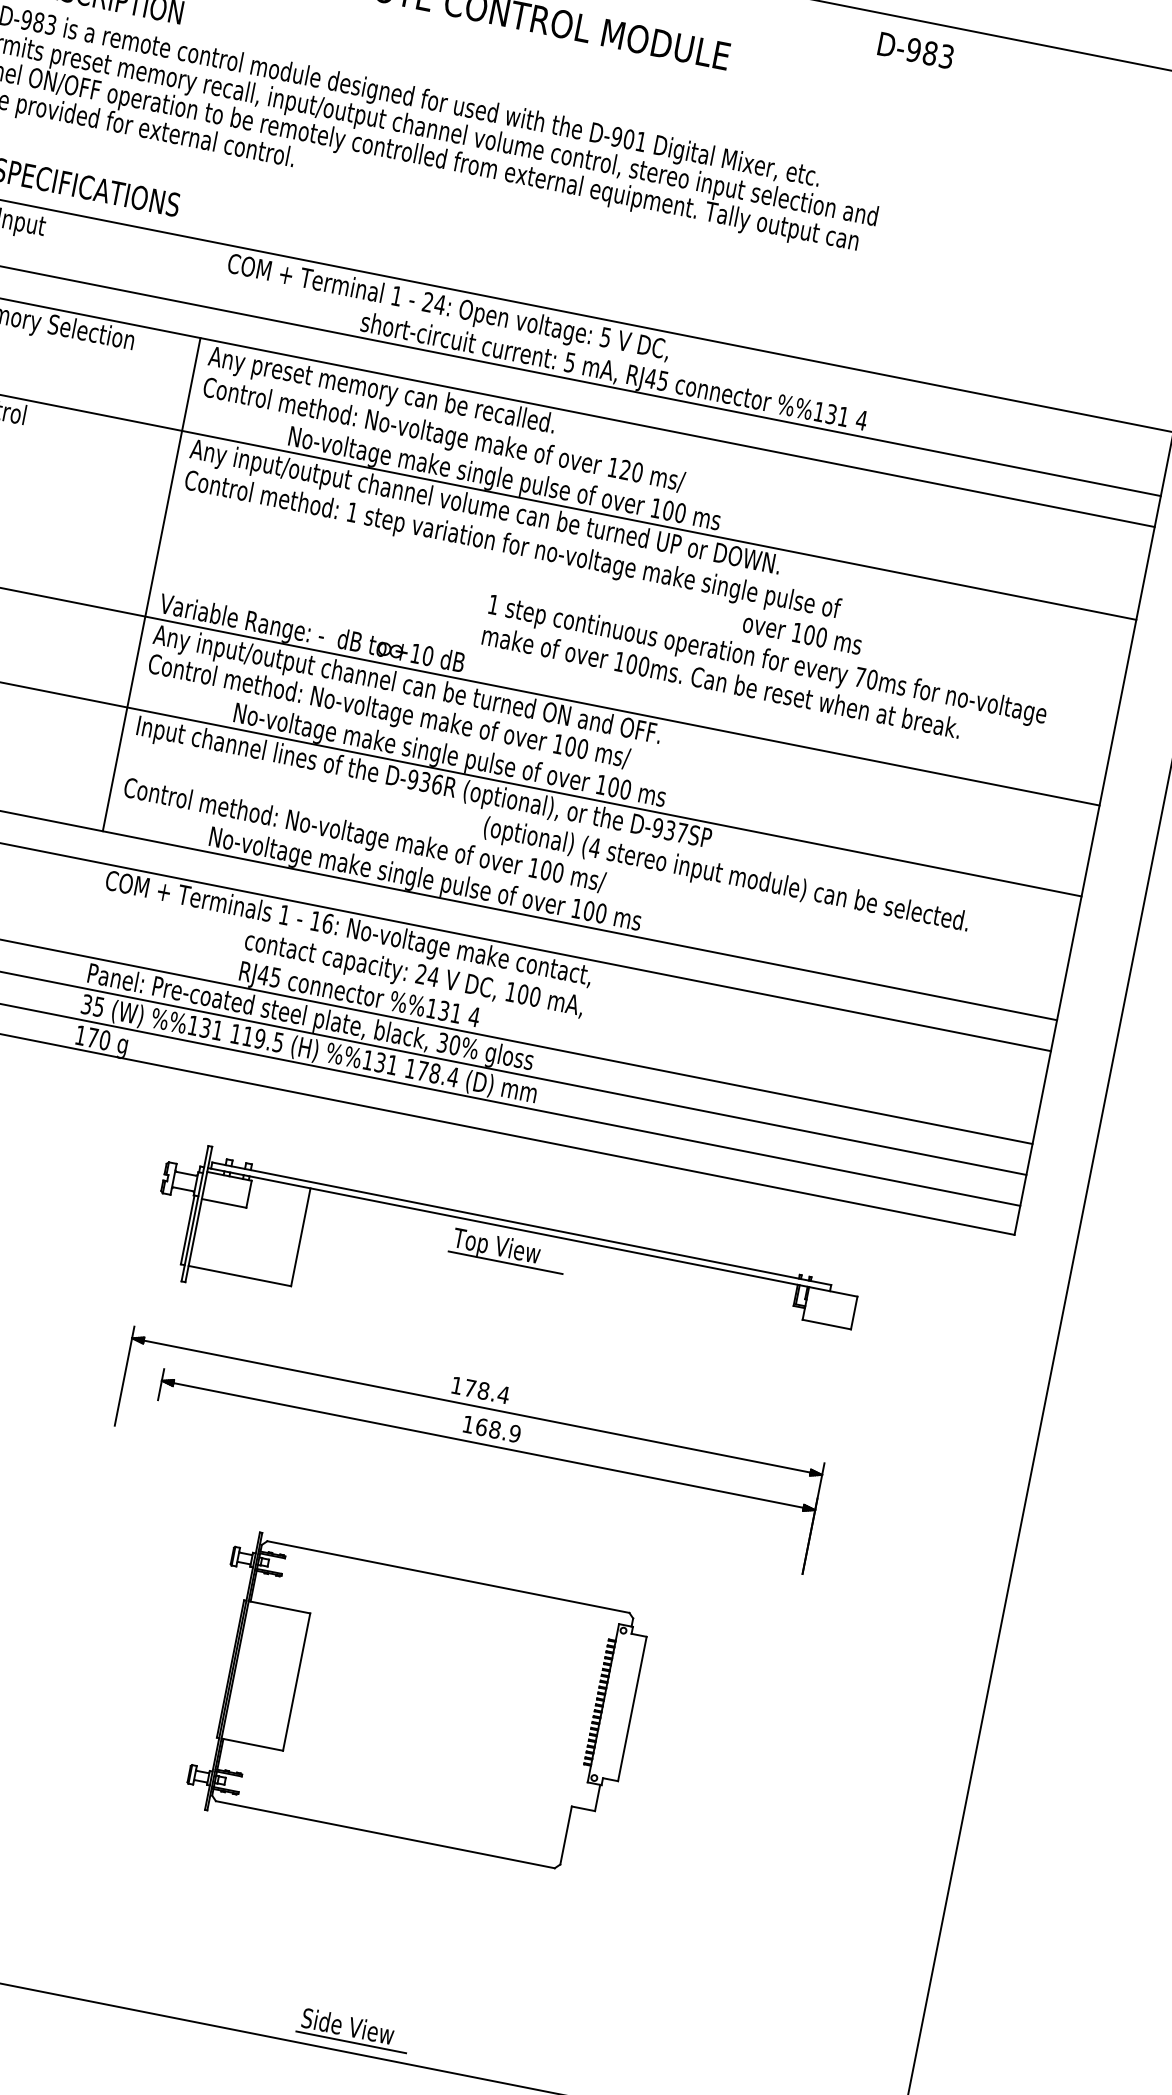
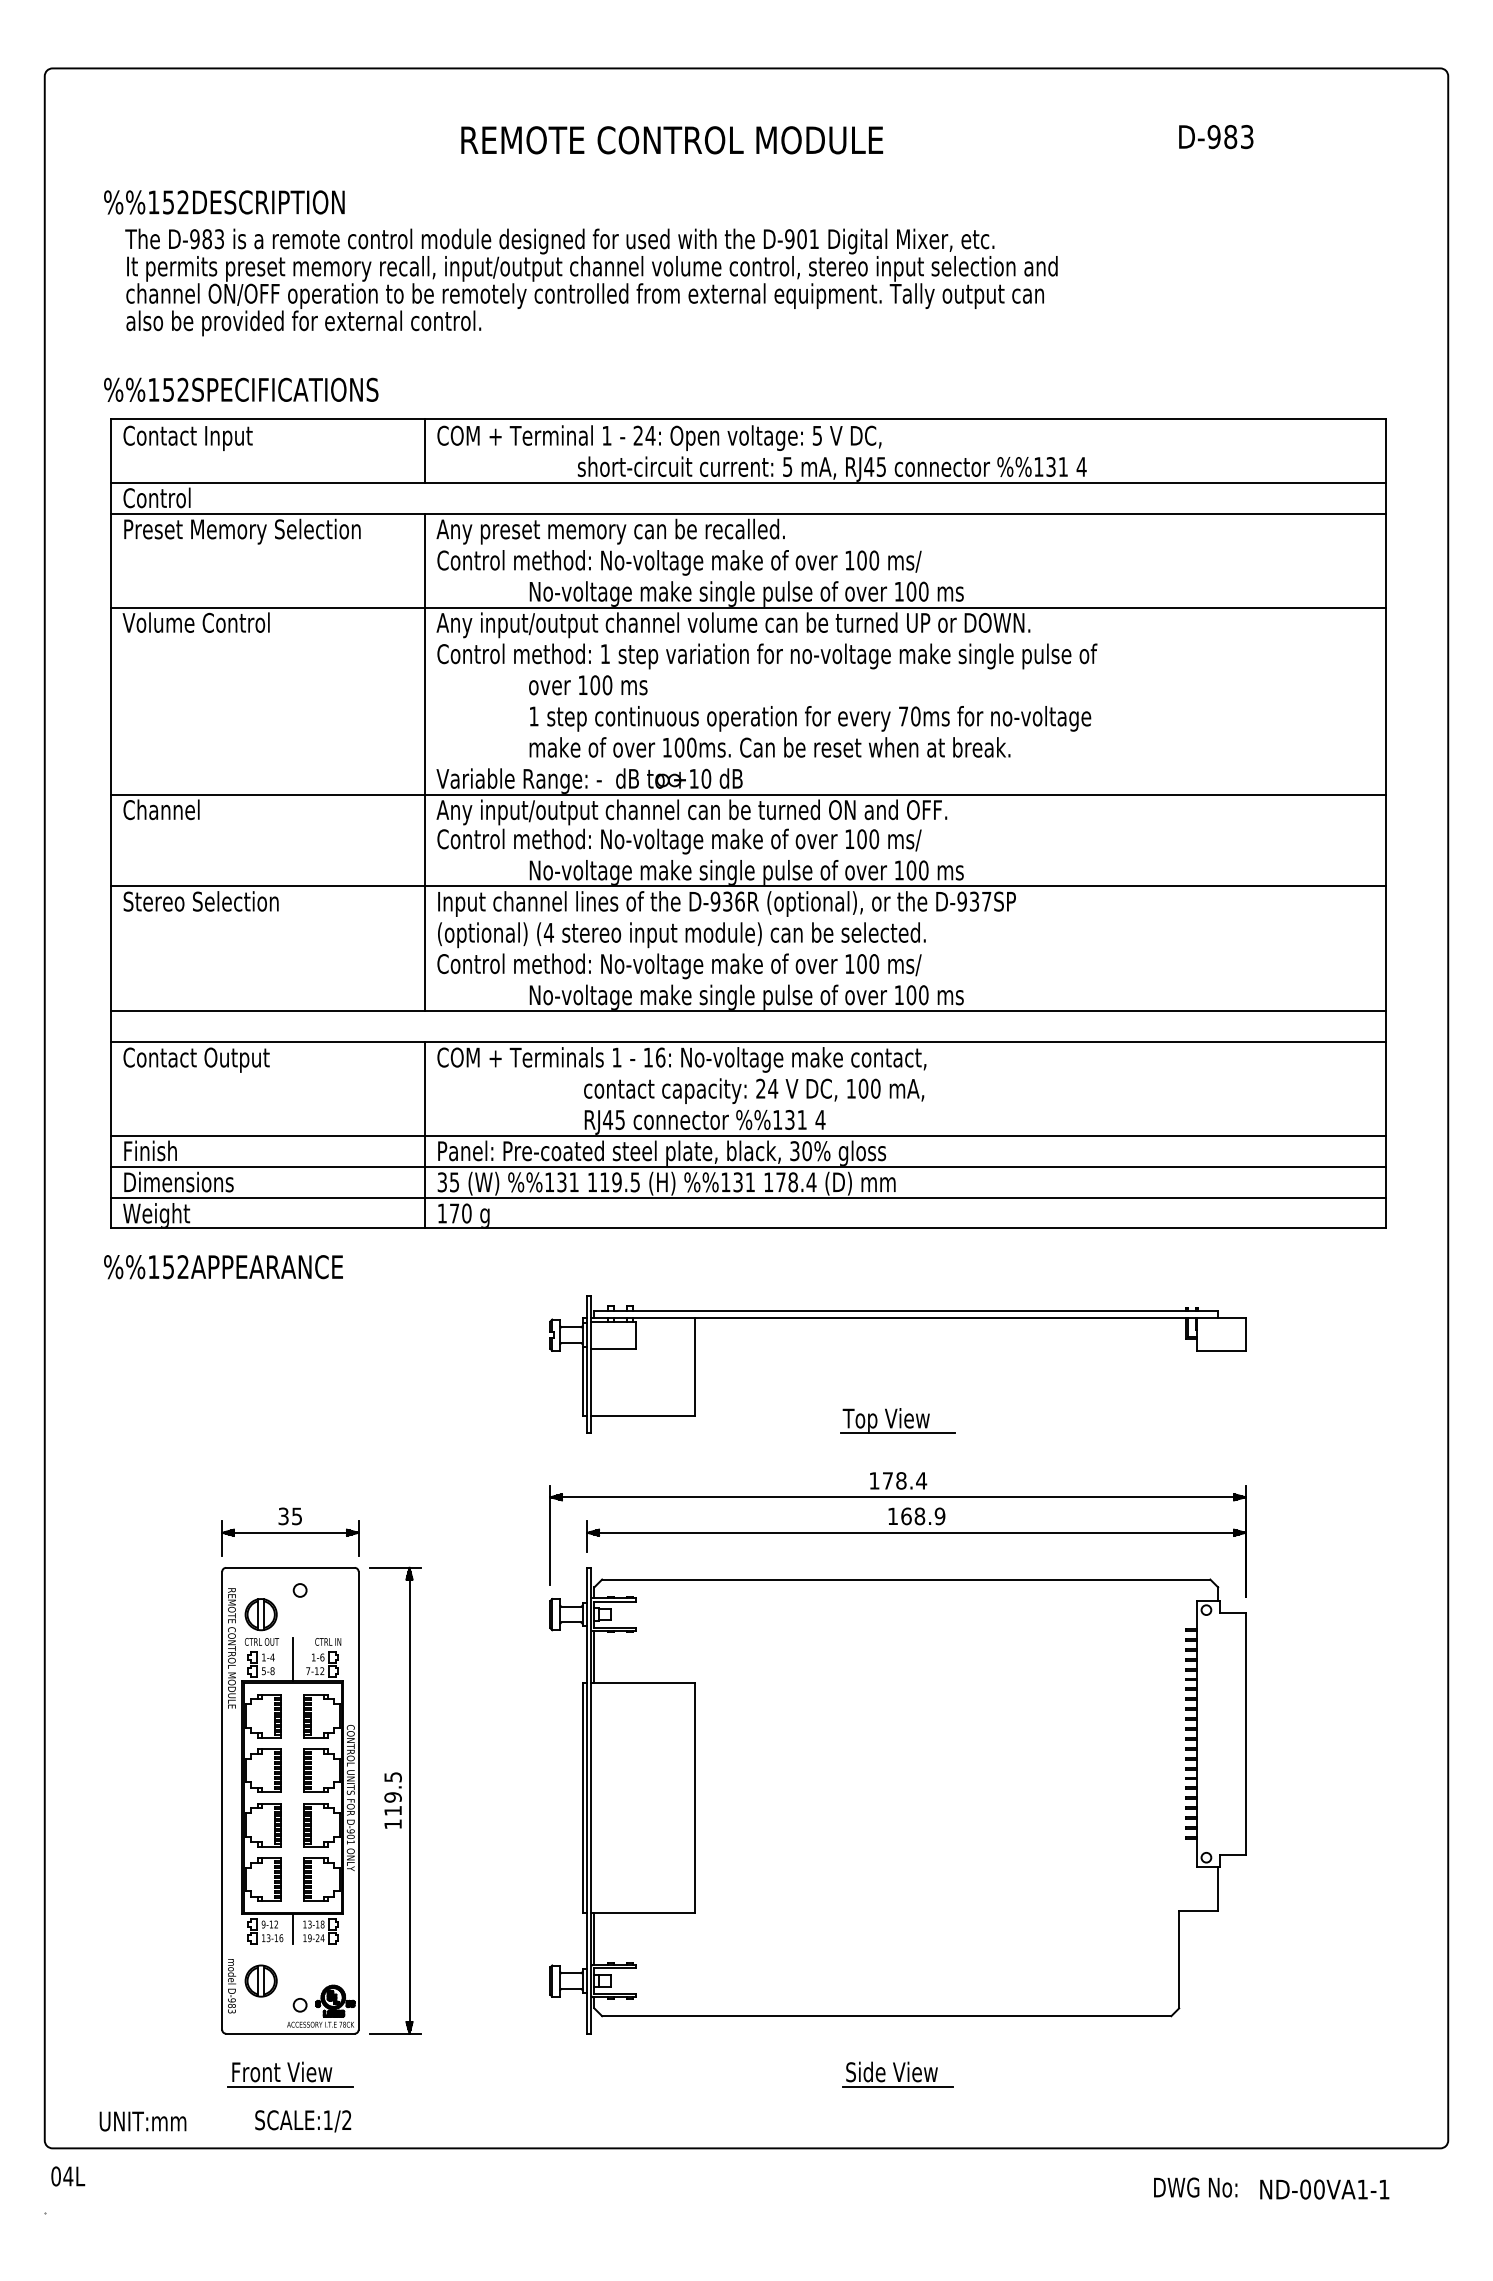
text: (916, 51) -> (1216, 137), moved
line: (212, 274) -> (424, 450), added
text: (624, 469) -> (861, 560), 120 -> 100
text: (802, 633) -> (588, 685), moved
text: (764, 673) -> (810, 731), moved
text: (725, 876) -> (681, 935), moved
line: (78, 953) -> (424, 1134), added
part: (507, 1249) -> (897, 1420), moved
part: (417, 1707) -> (897, 1800), size x1.67
part: (353, 2029) -> (897, 2074), moved

